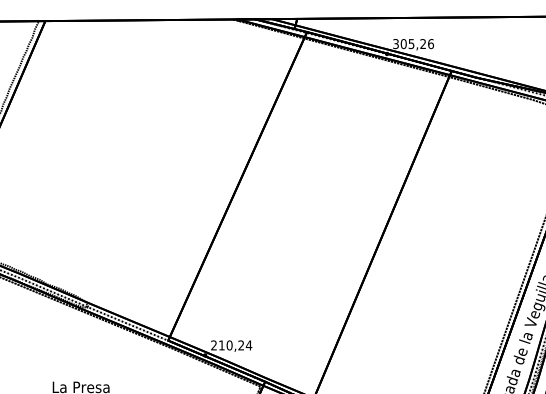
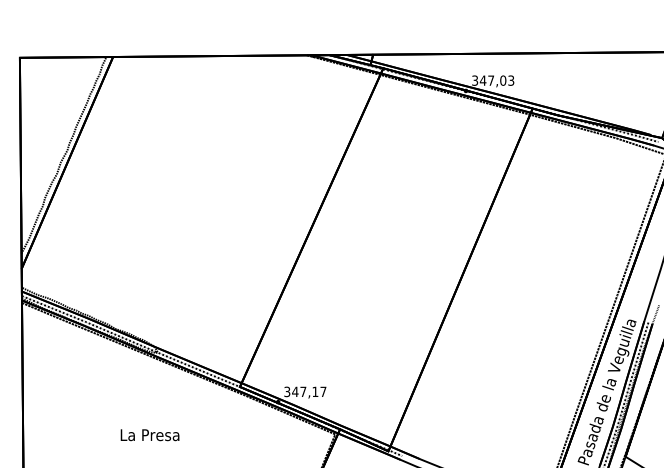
text: (416, 43) -> (496, 80), 305,26 -> 347,03
text: (231, 345) -> (305, 391), 210,24 -> 347,17

